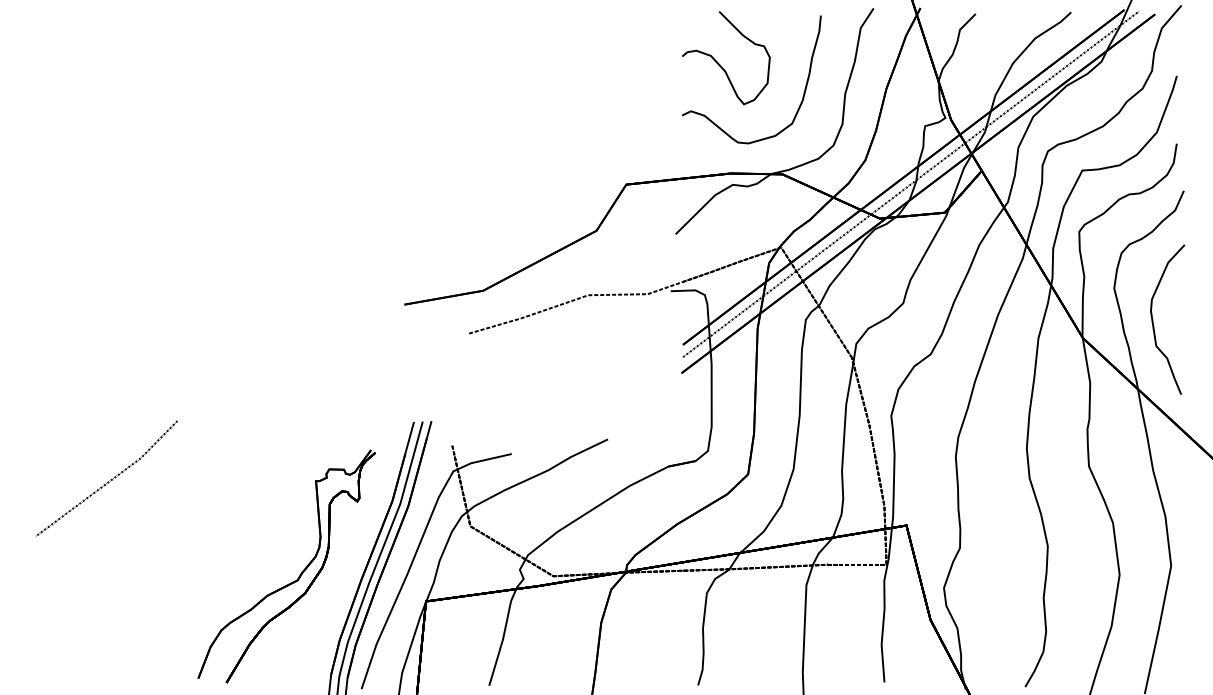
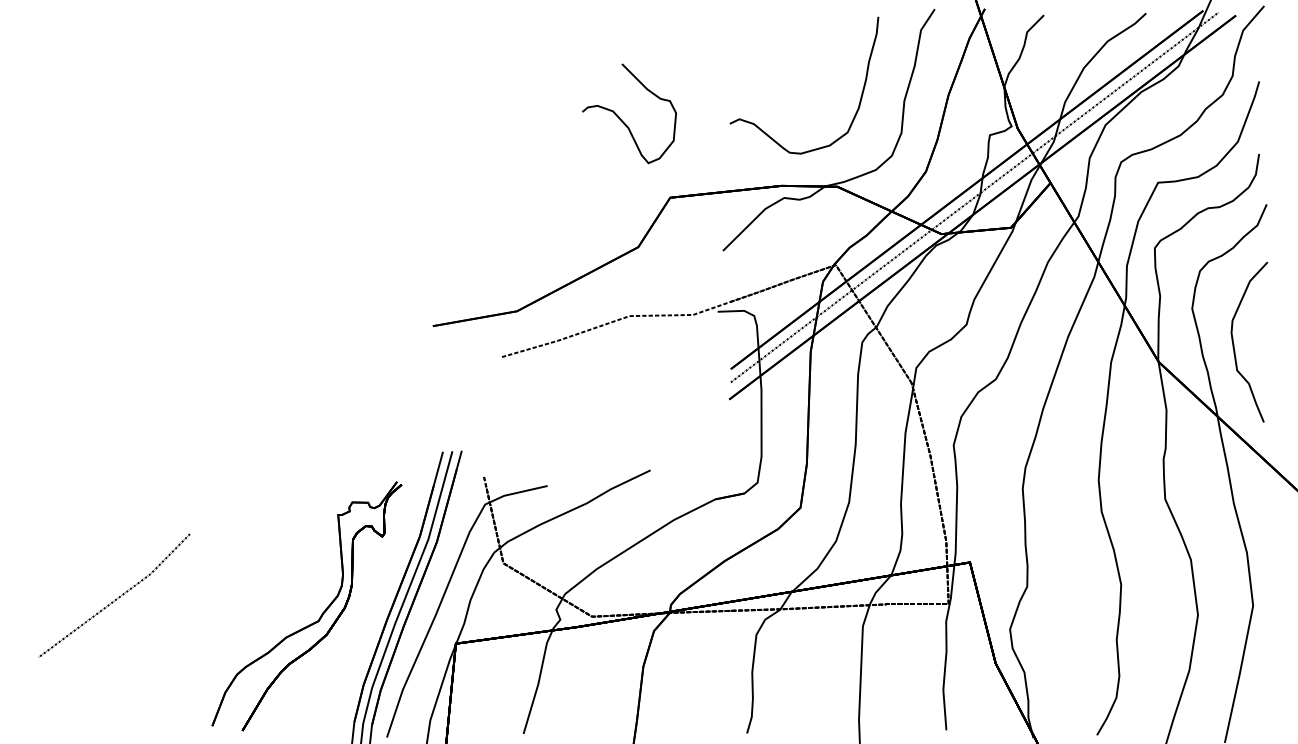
curve: (720, 64) -> (623, 120), moved
curve: (107, 481) -> (115, 598), moved

